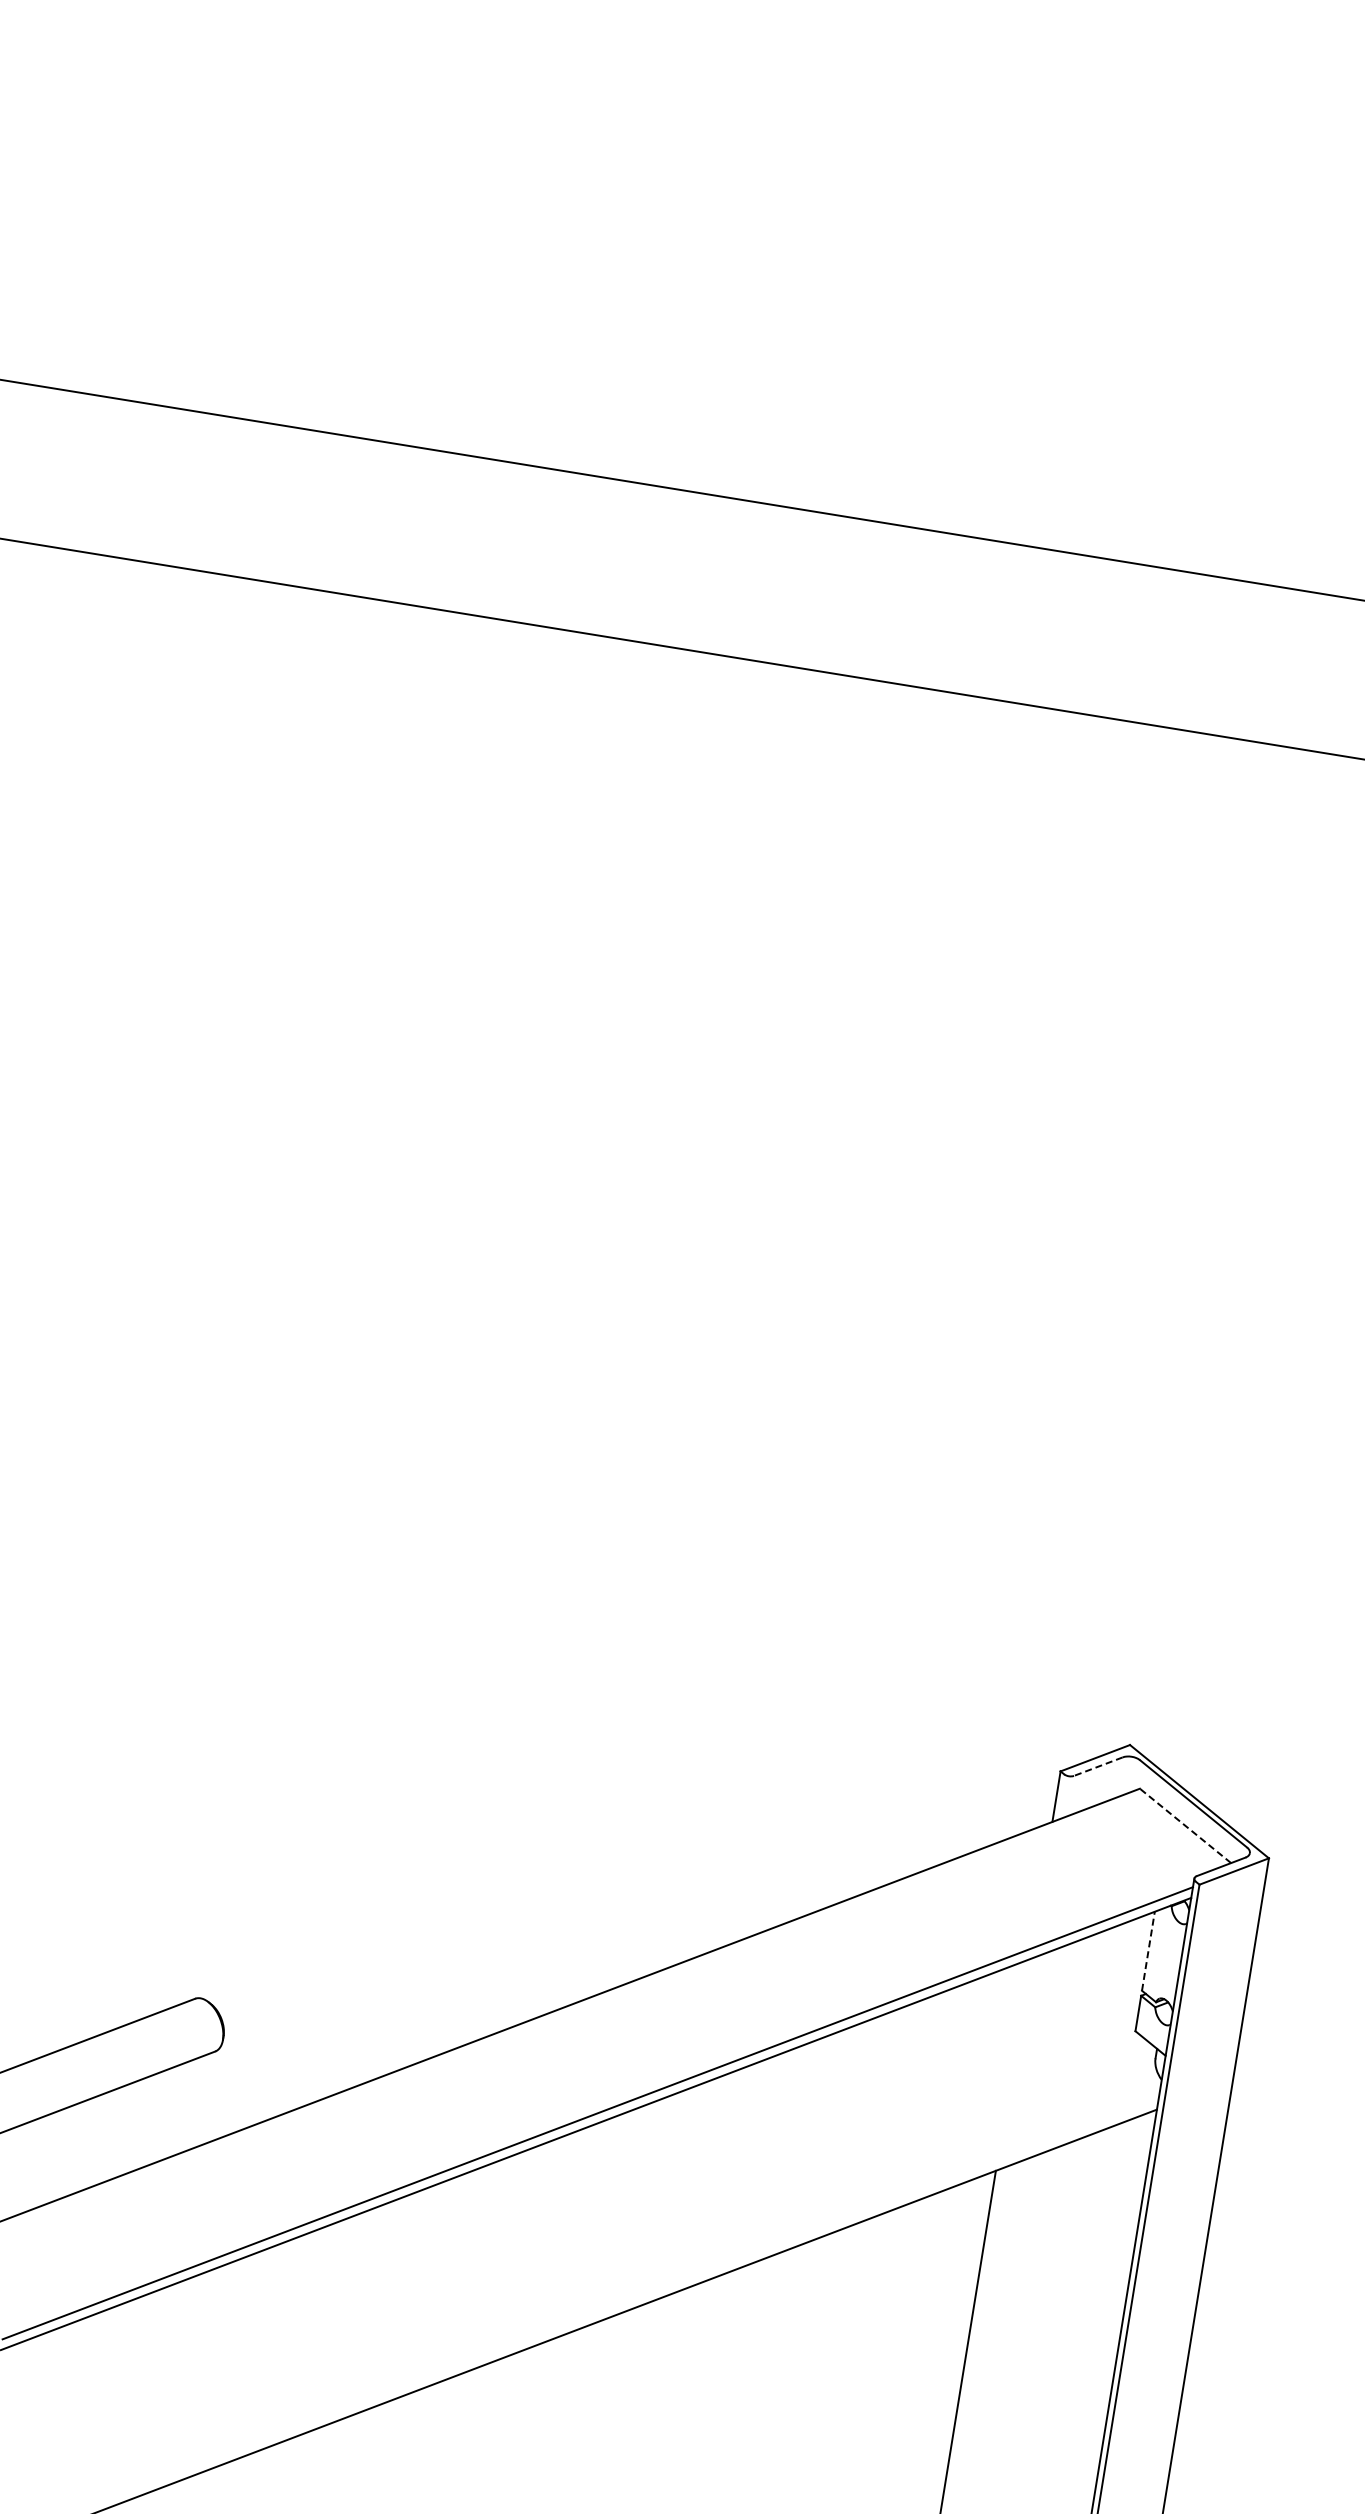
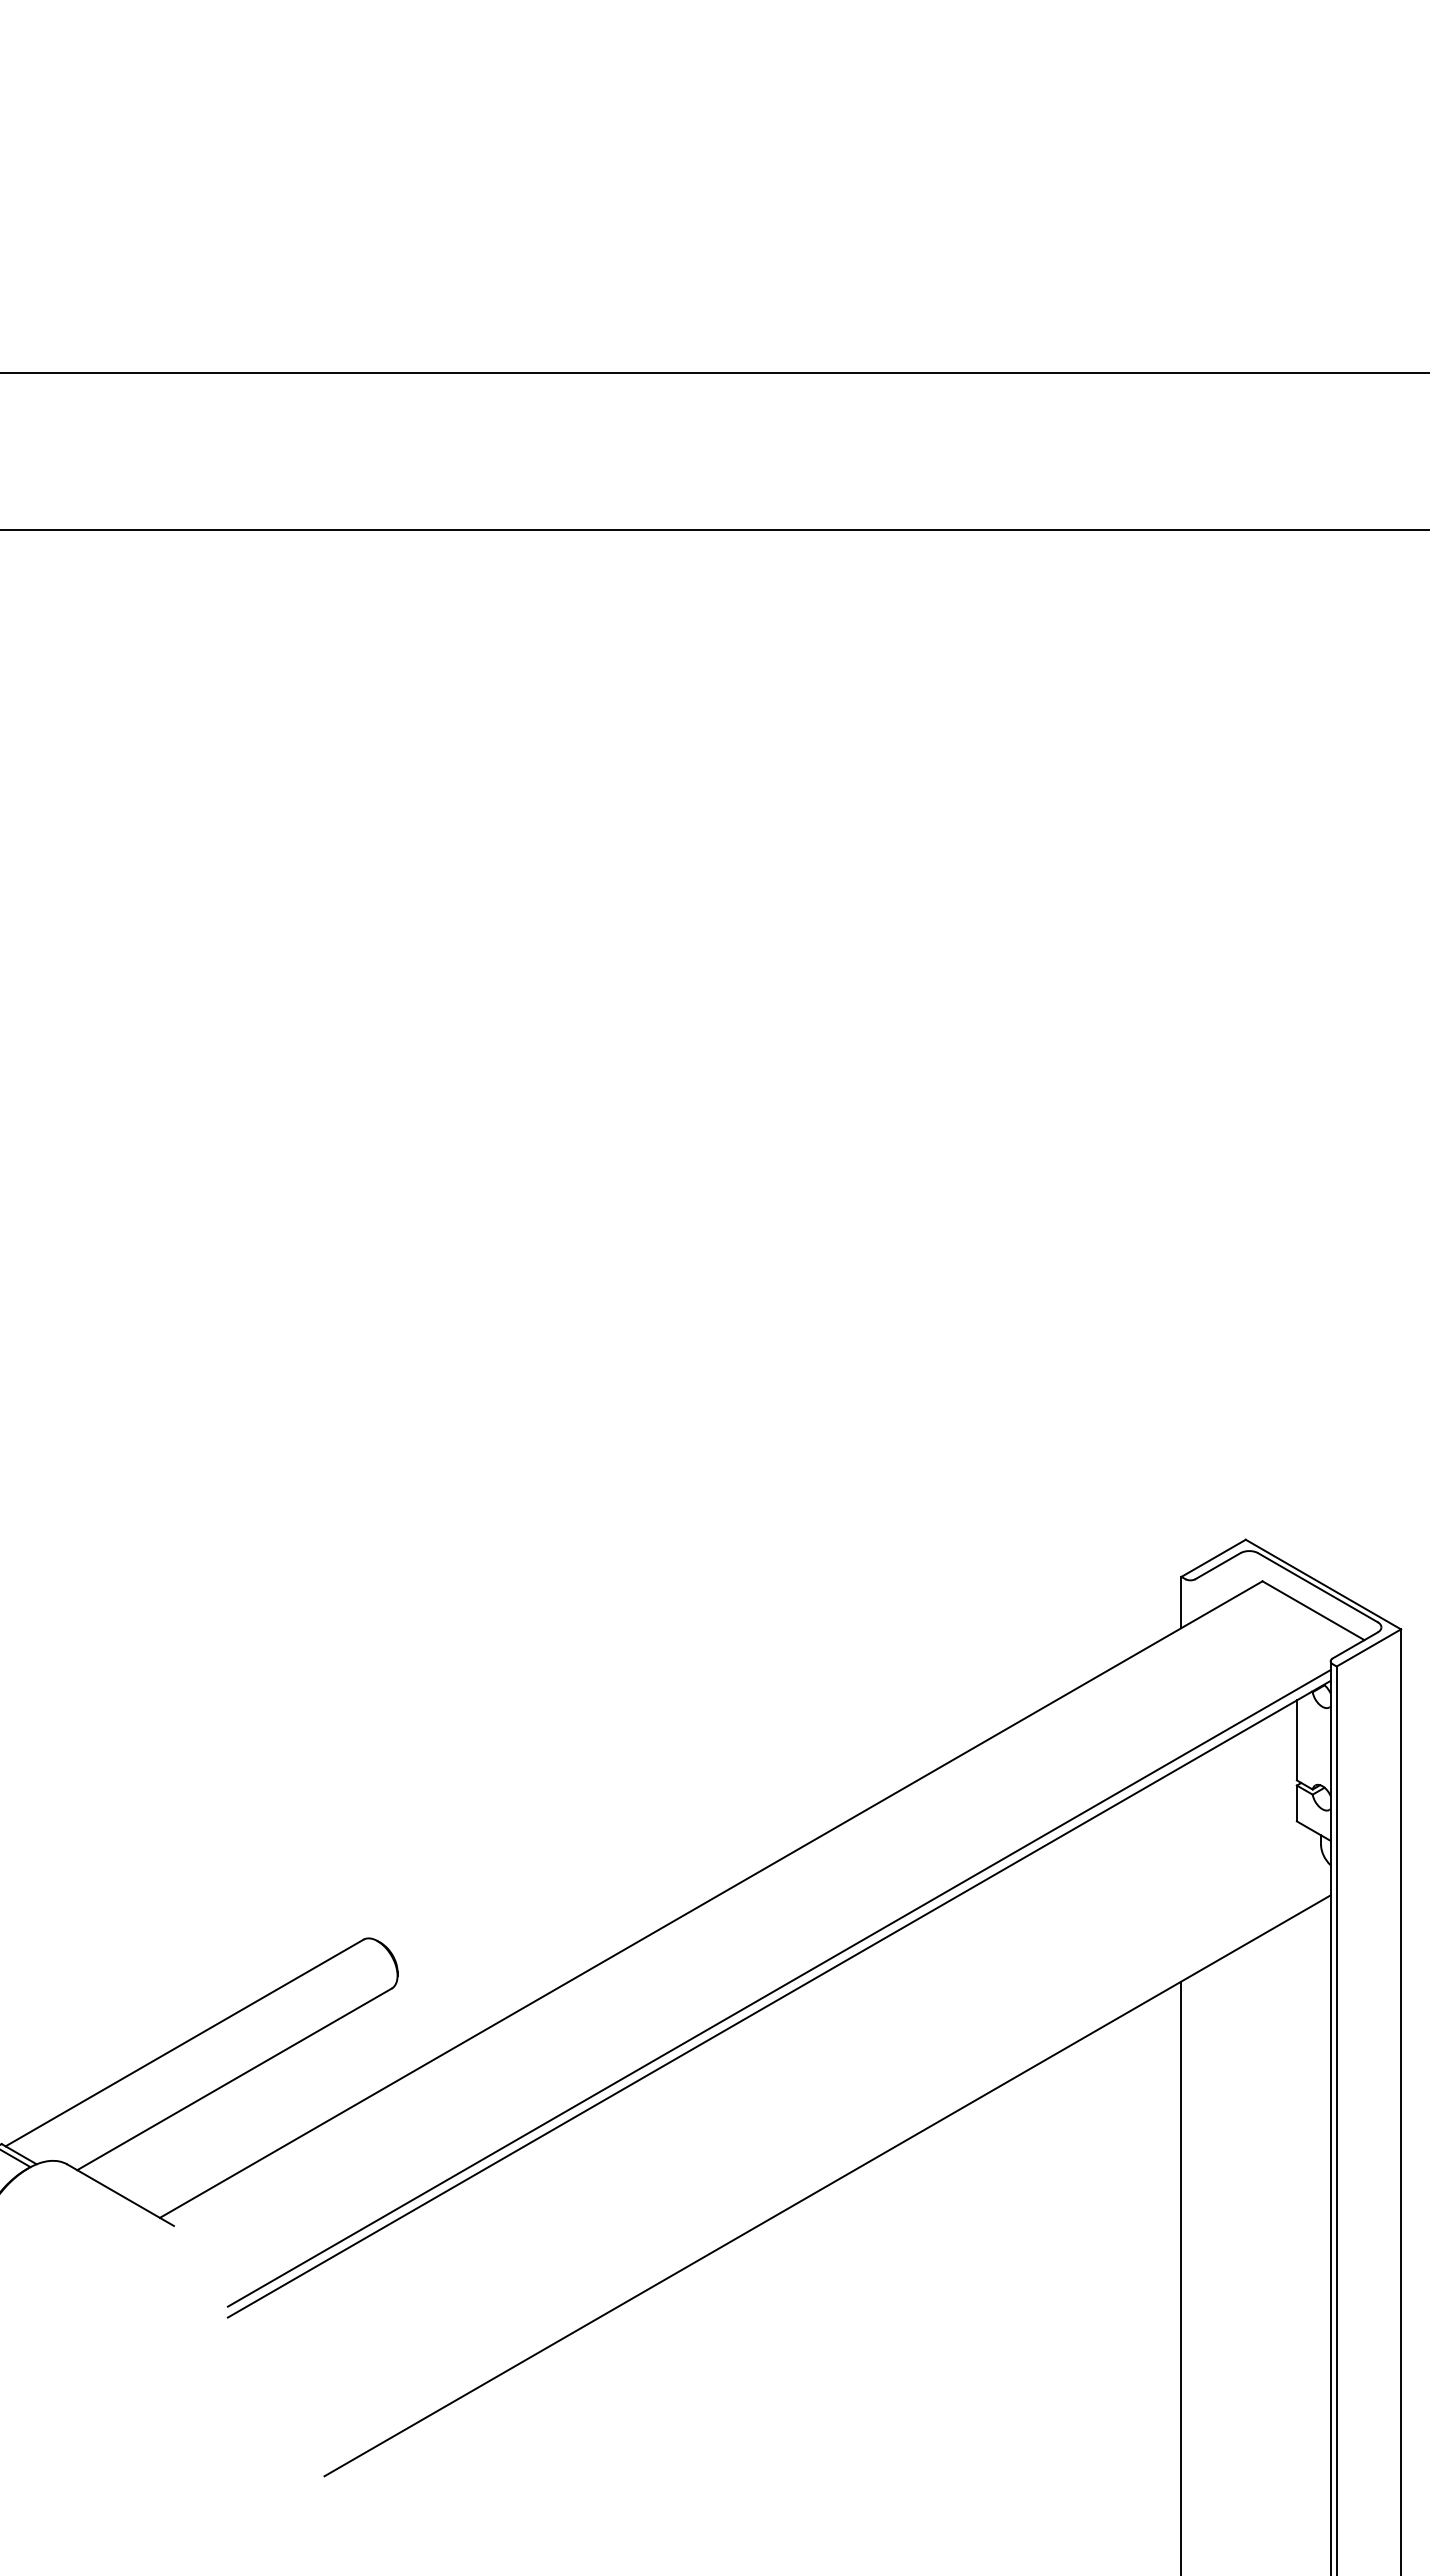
line: (1097, 1766) -> (1217, 1566), dashed -> solid
line: (1185, 1825) -> (1313, 1610), dashed -> solid
line: (1148, 1950) -> (1296, 1739), dashed -> solid

